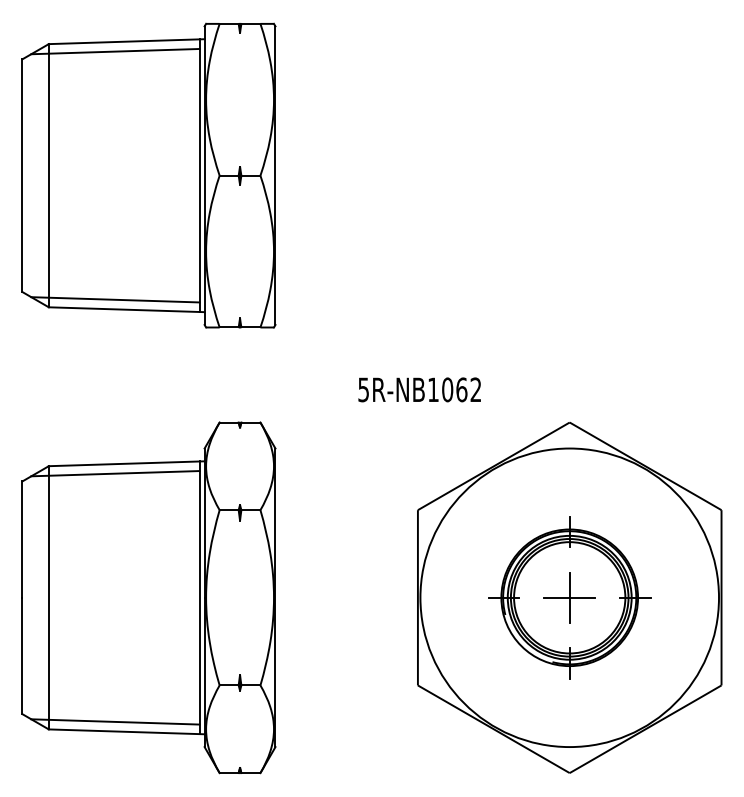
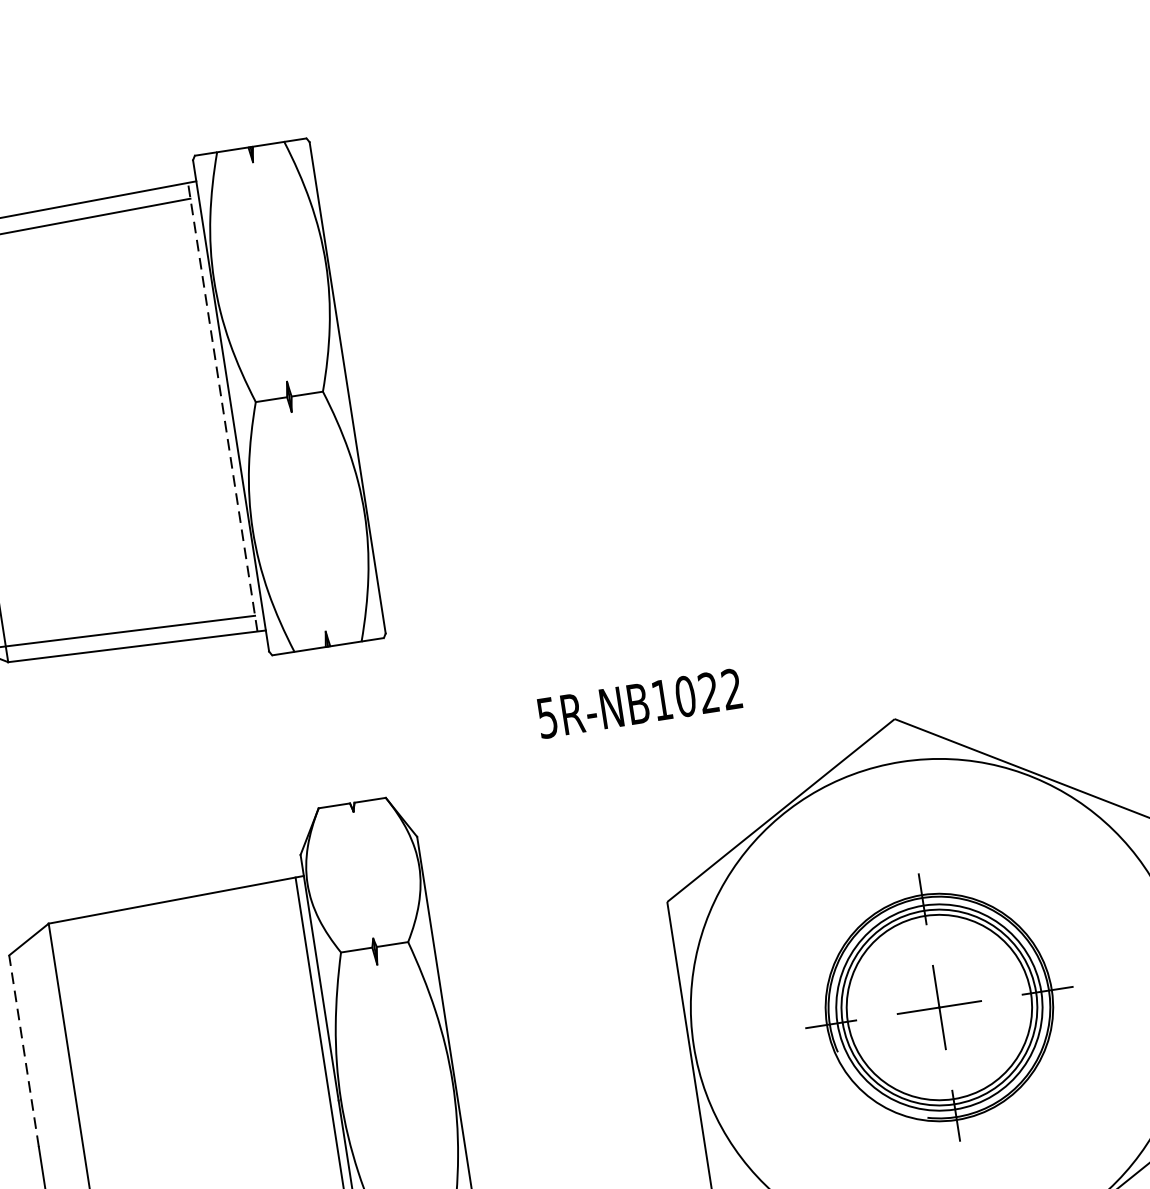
line: (199, 175) -> (222, 406), solid -> dashed
text: (461, 389) -> (708, 692), 5R-NB1062 -> 5R-NB1022
line: (115, 473) -> (160, 918), removed
line: (22, 539) -> (24, 1051), solid -> dashed

